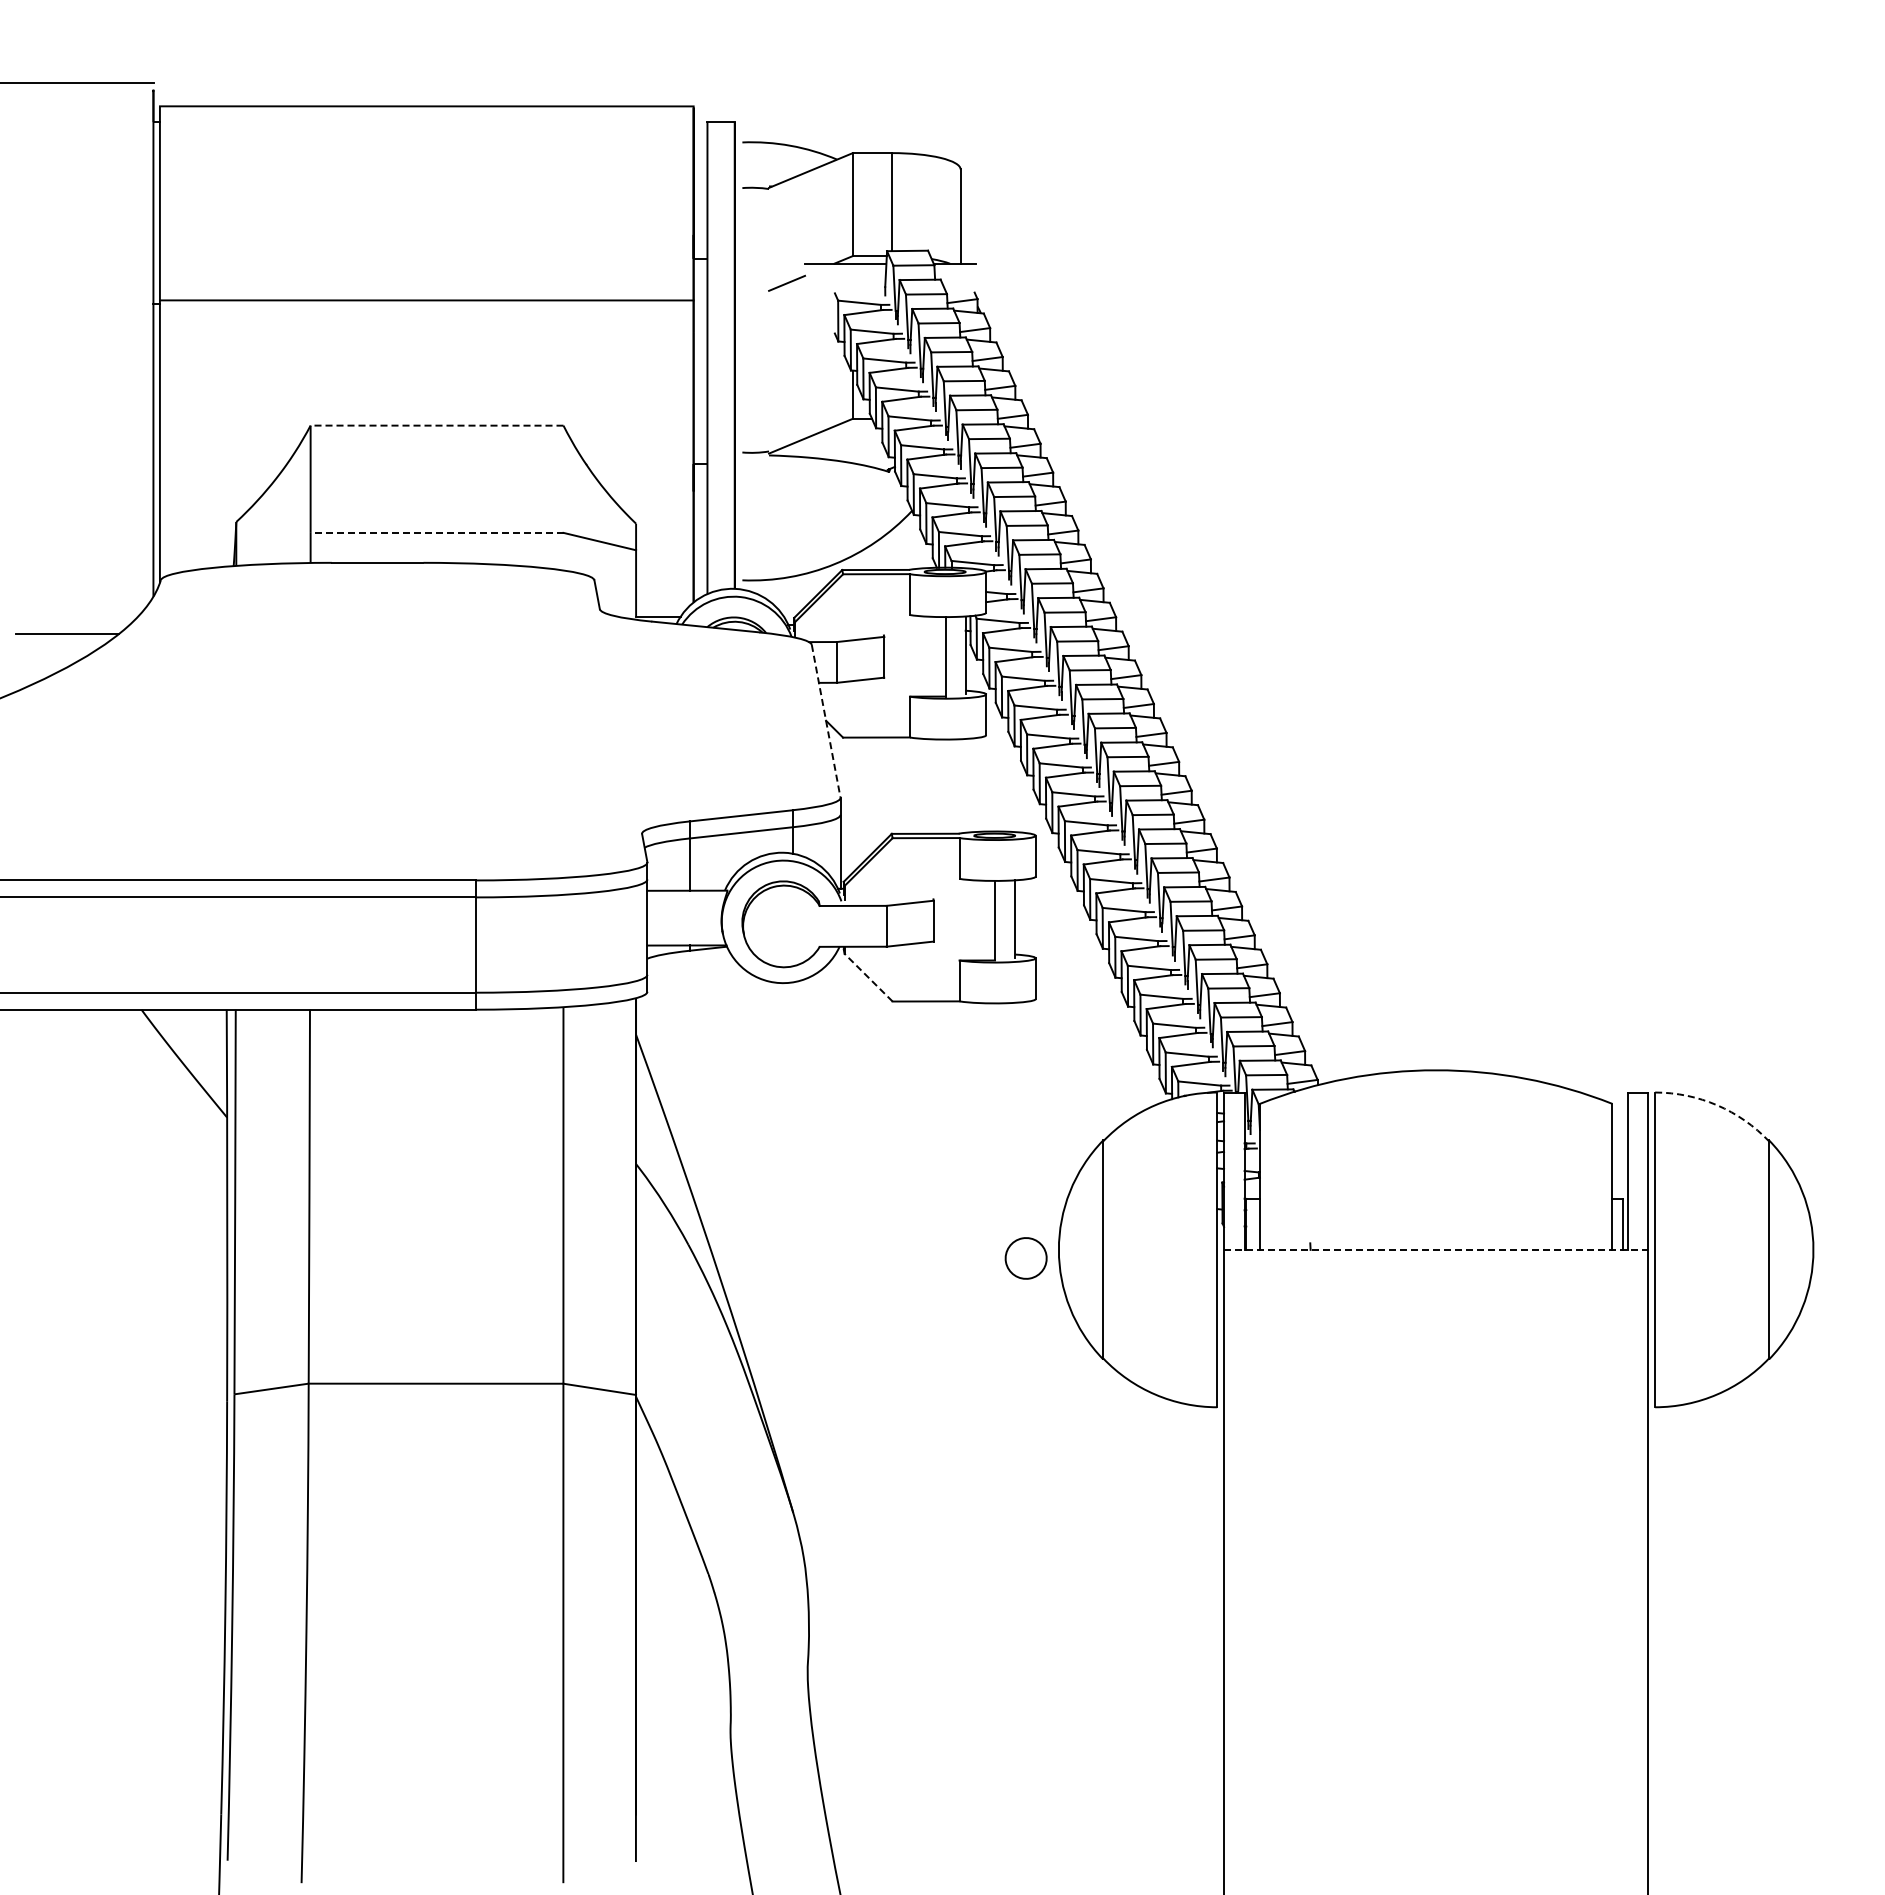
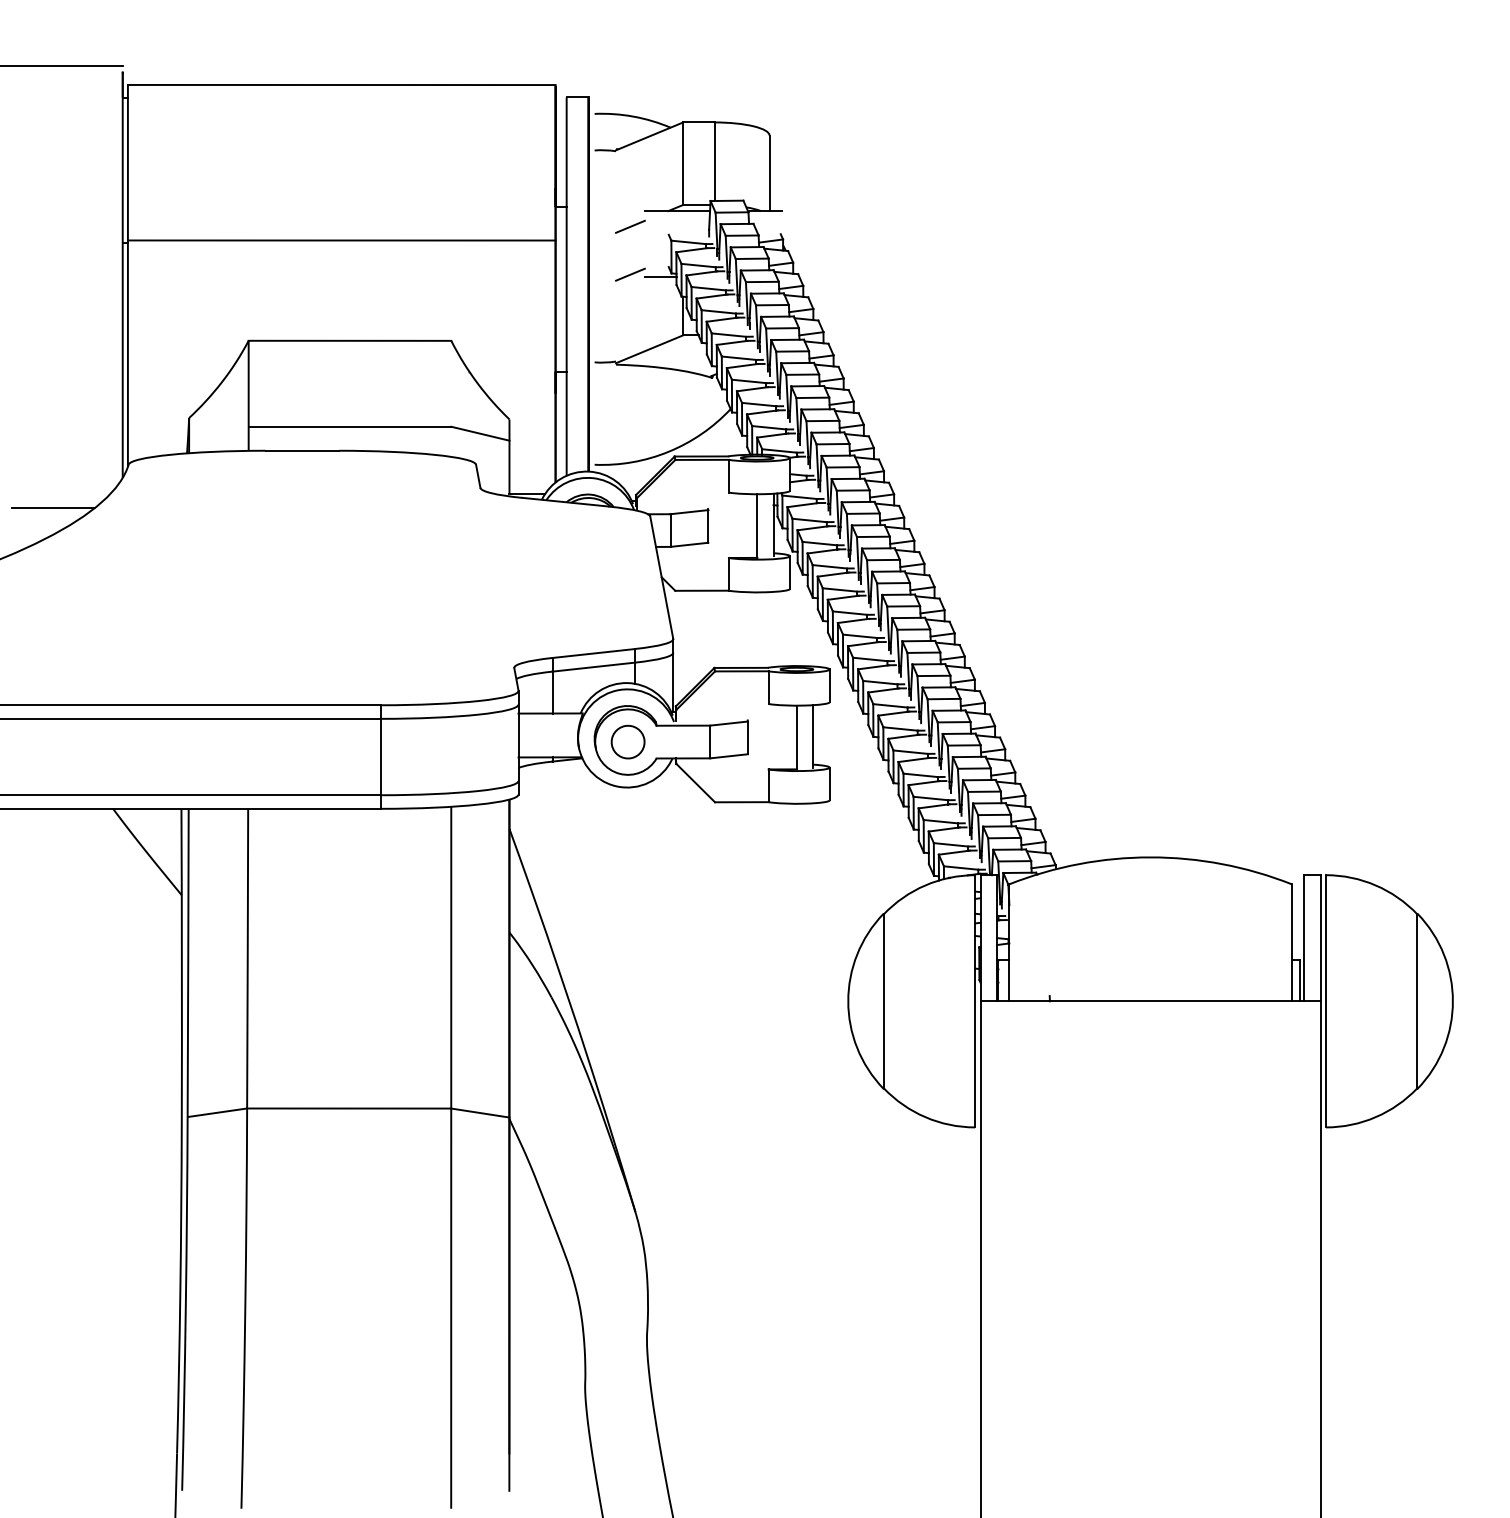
line: (787, 342) -> (630, 274), added
line: (824, 345) -> (660, 276), added
line: (436, 425) -> (349, 340), dashed -> solid
line: (436, 532) -> (349, 426), dashed -> solid
line: (826, 721) -> (662, 577), dashed -> solid
line: (868, 977) -> (695, 783), dashed -> solid
arc: (1717, 1105) -> (1376, 885), dashed -> solid
line: (1436, 1249) -> (1150, 1000), dashed -> solid
part: (1025, 1258) -> (627, 742), moved

